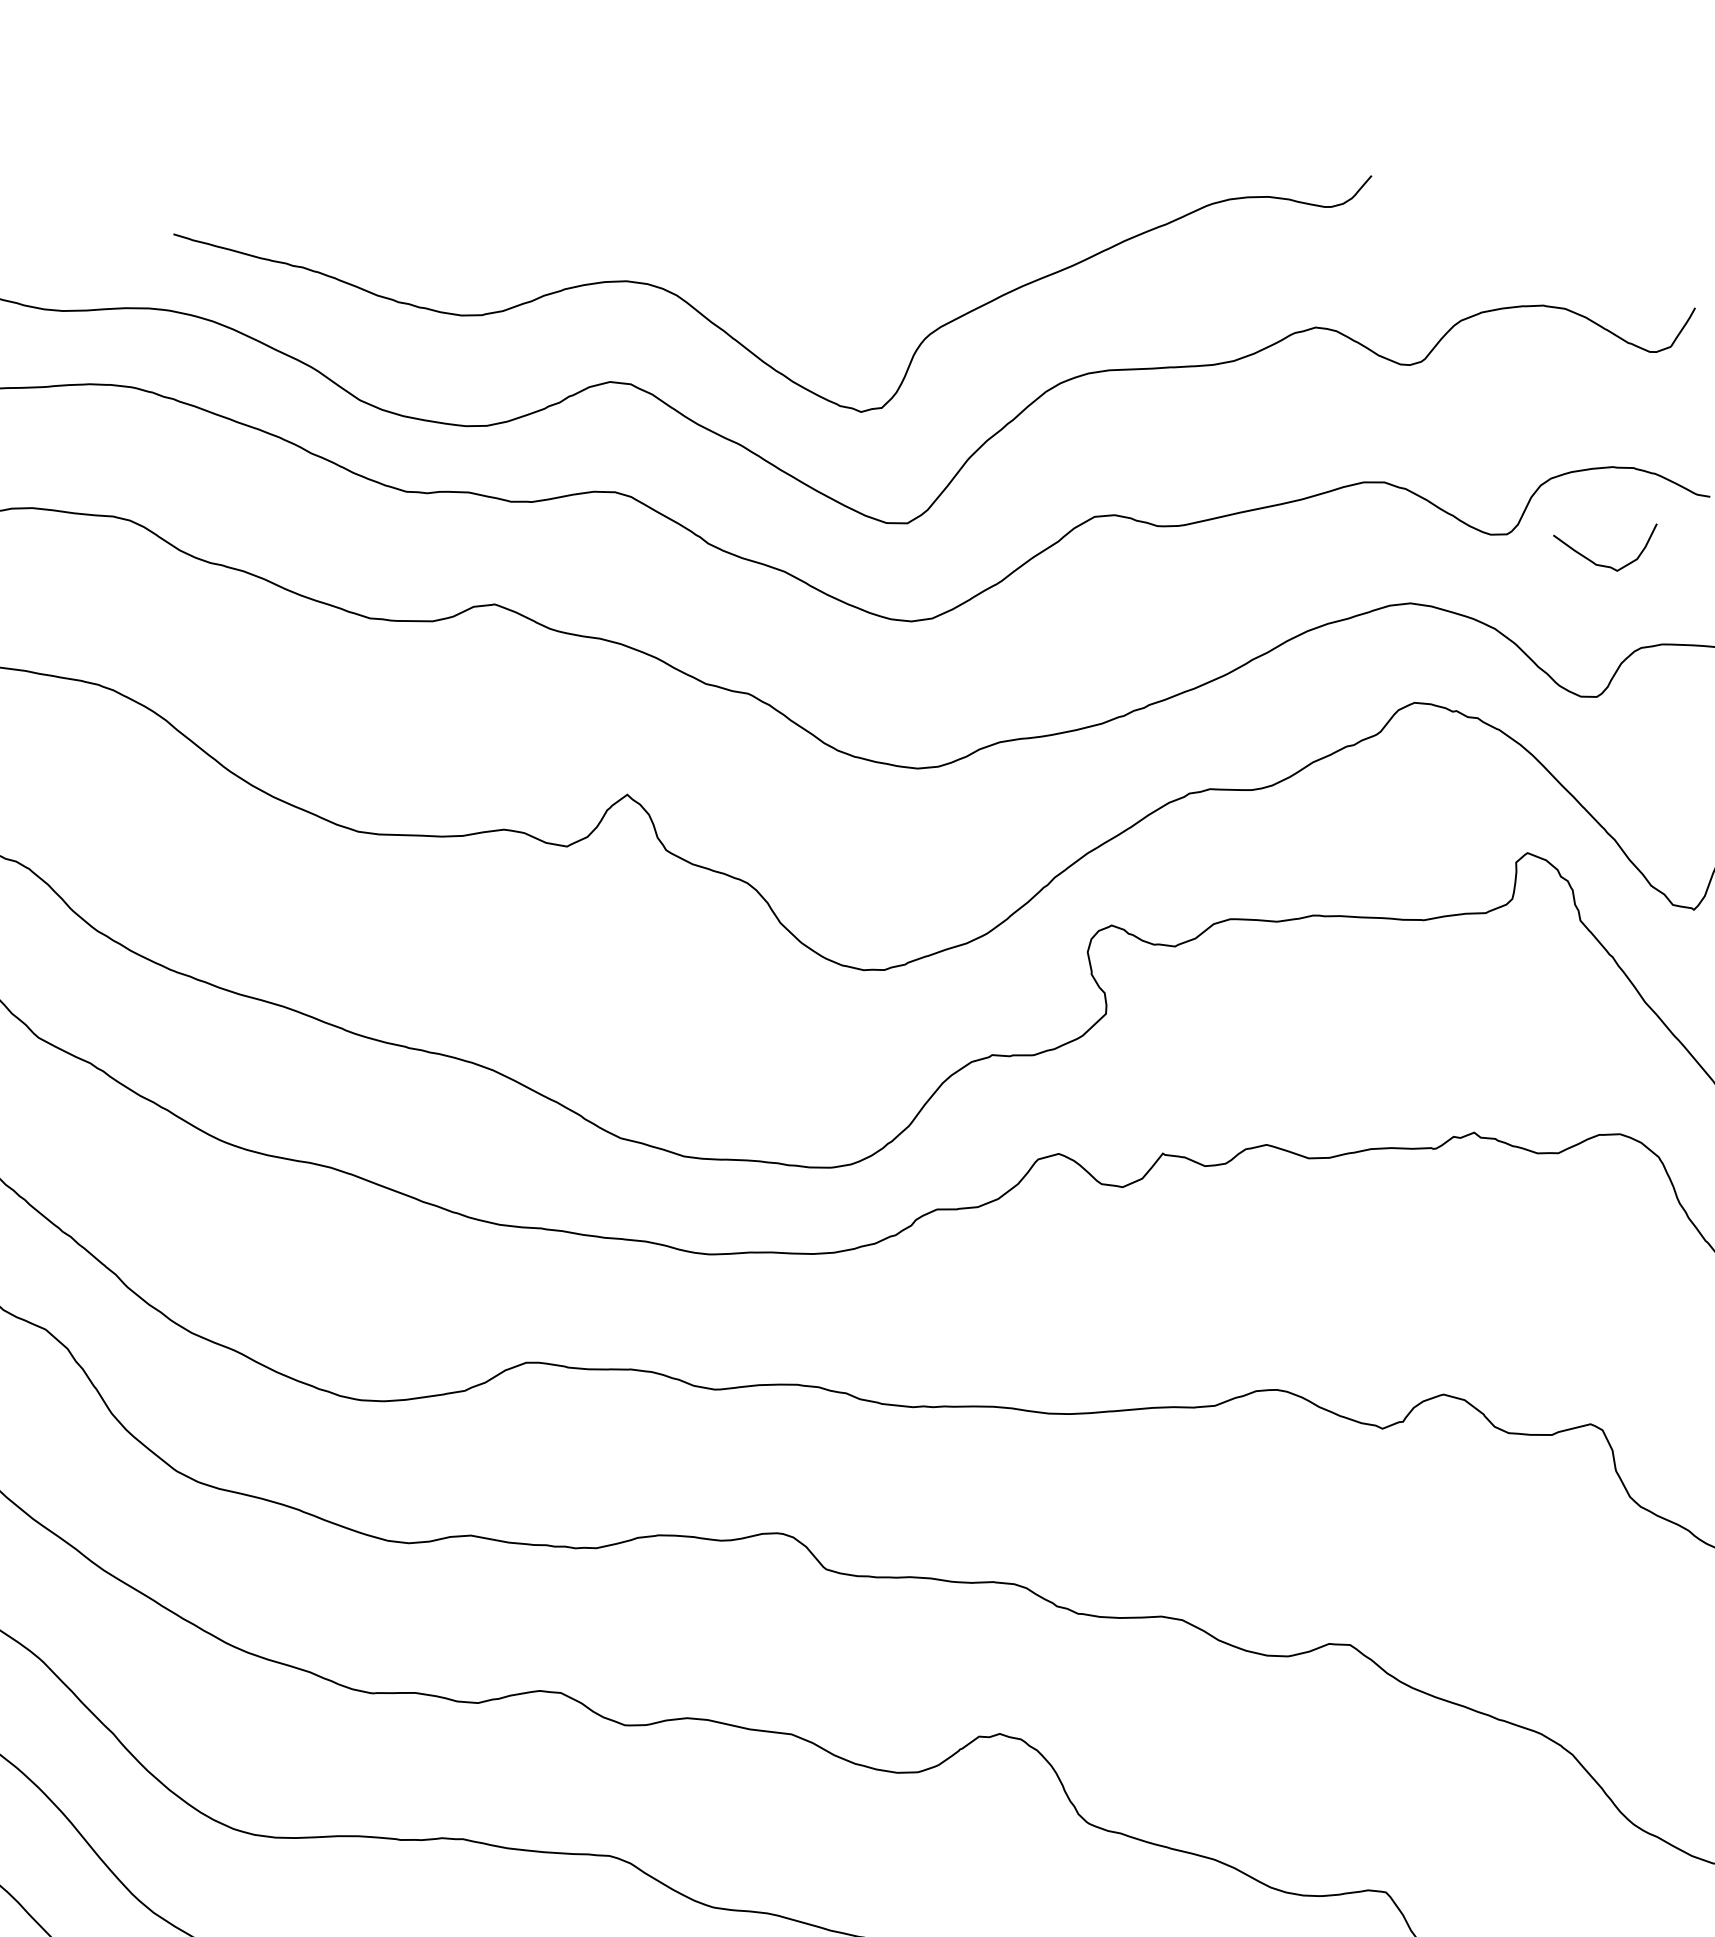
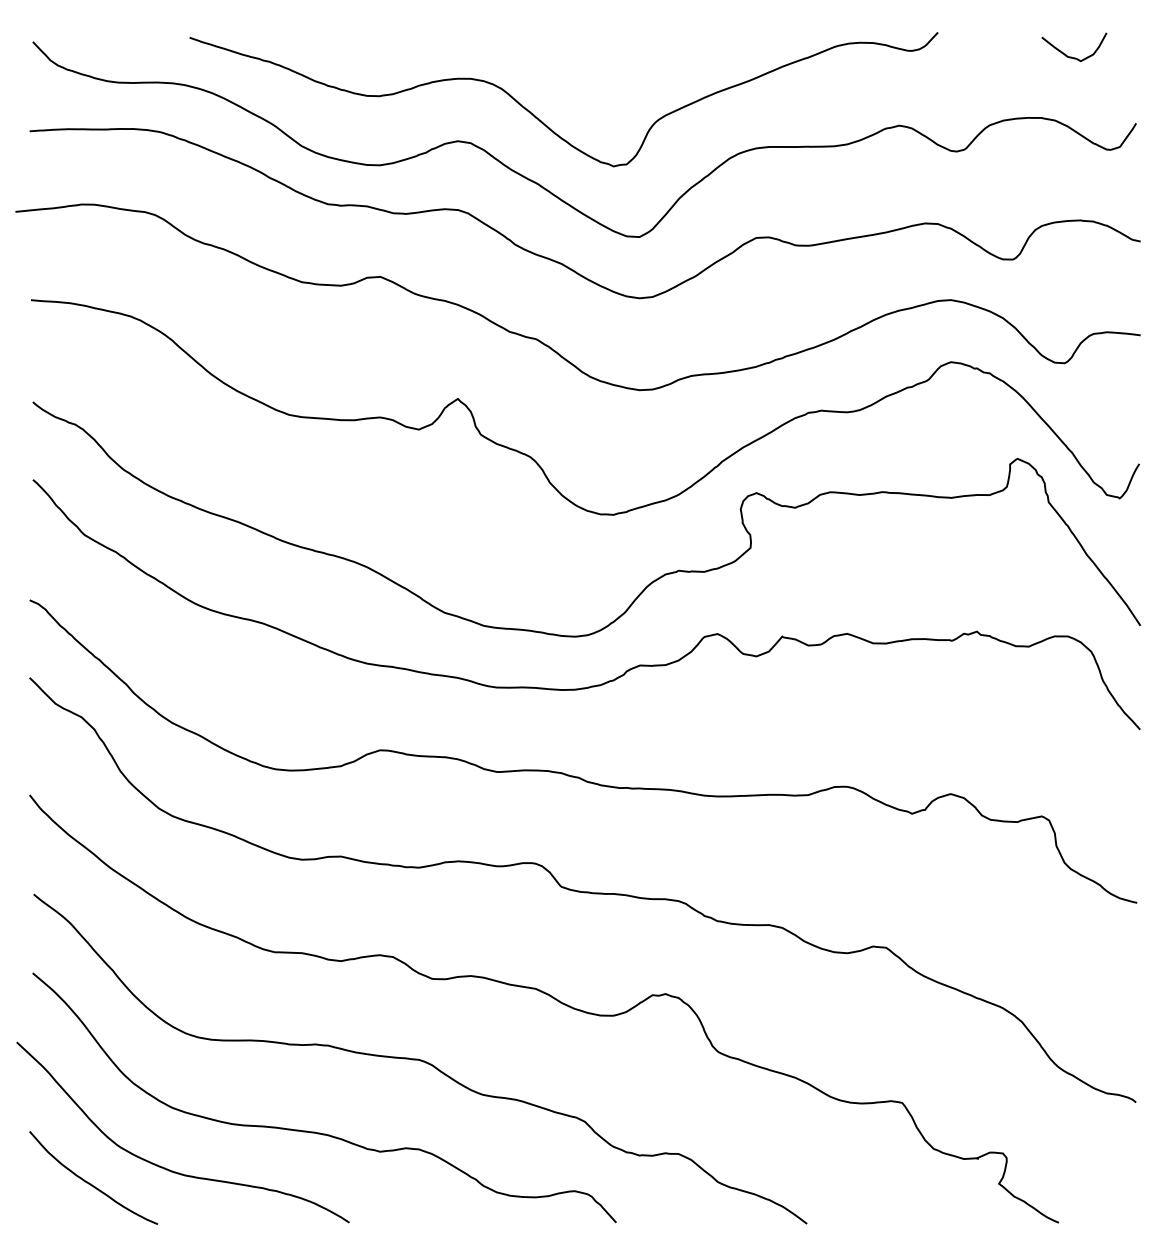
curve: (1602, 563) -> (1071, 56), moved

